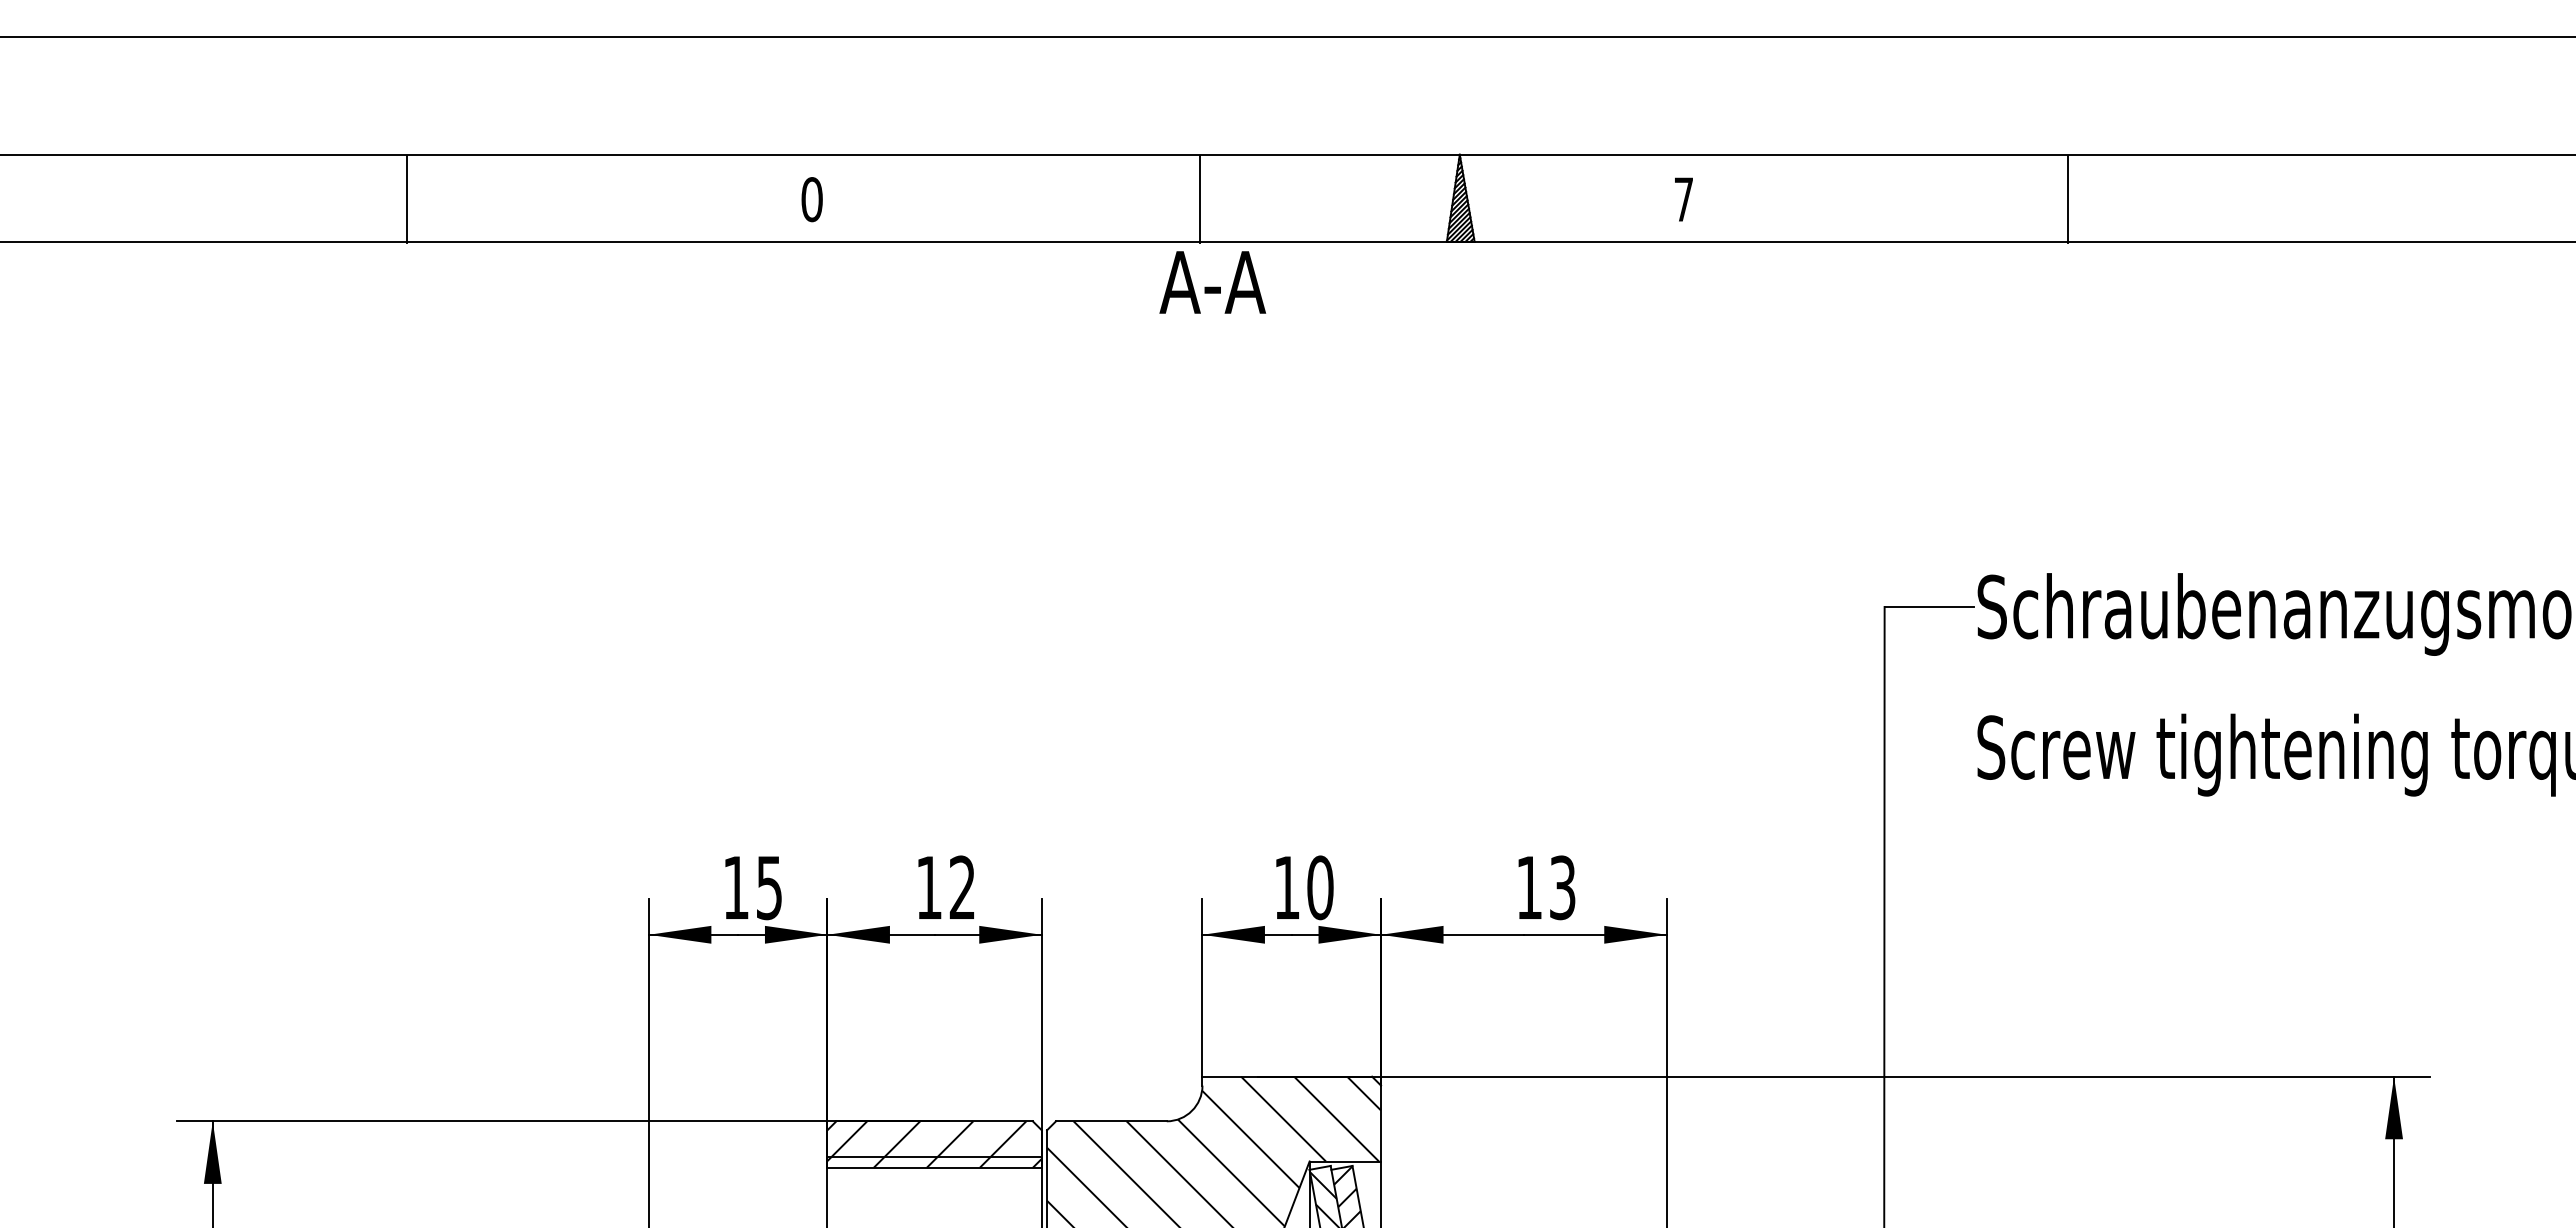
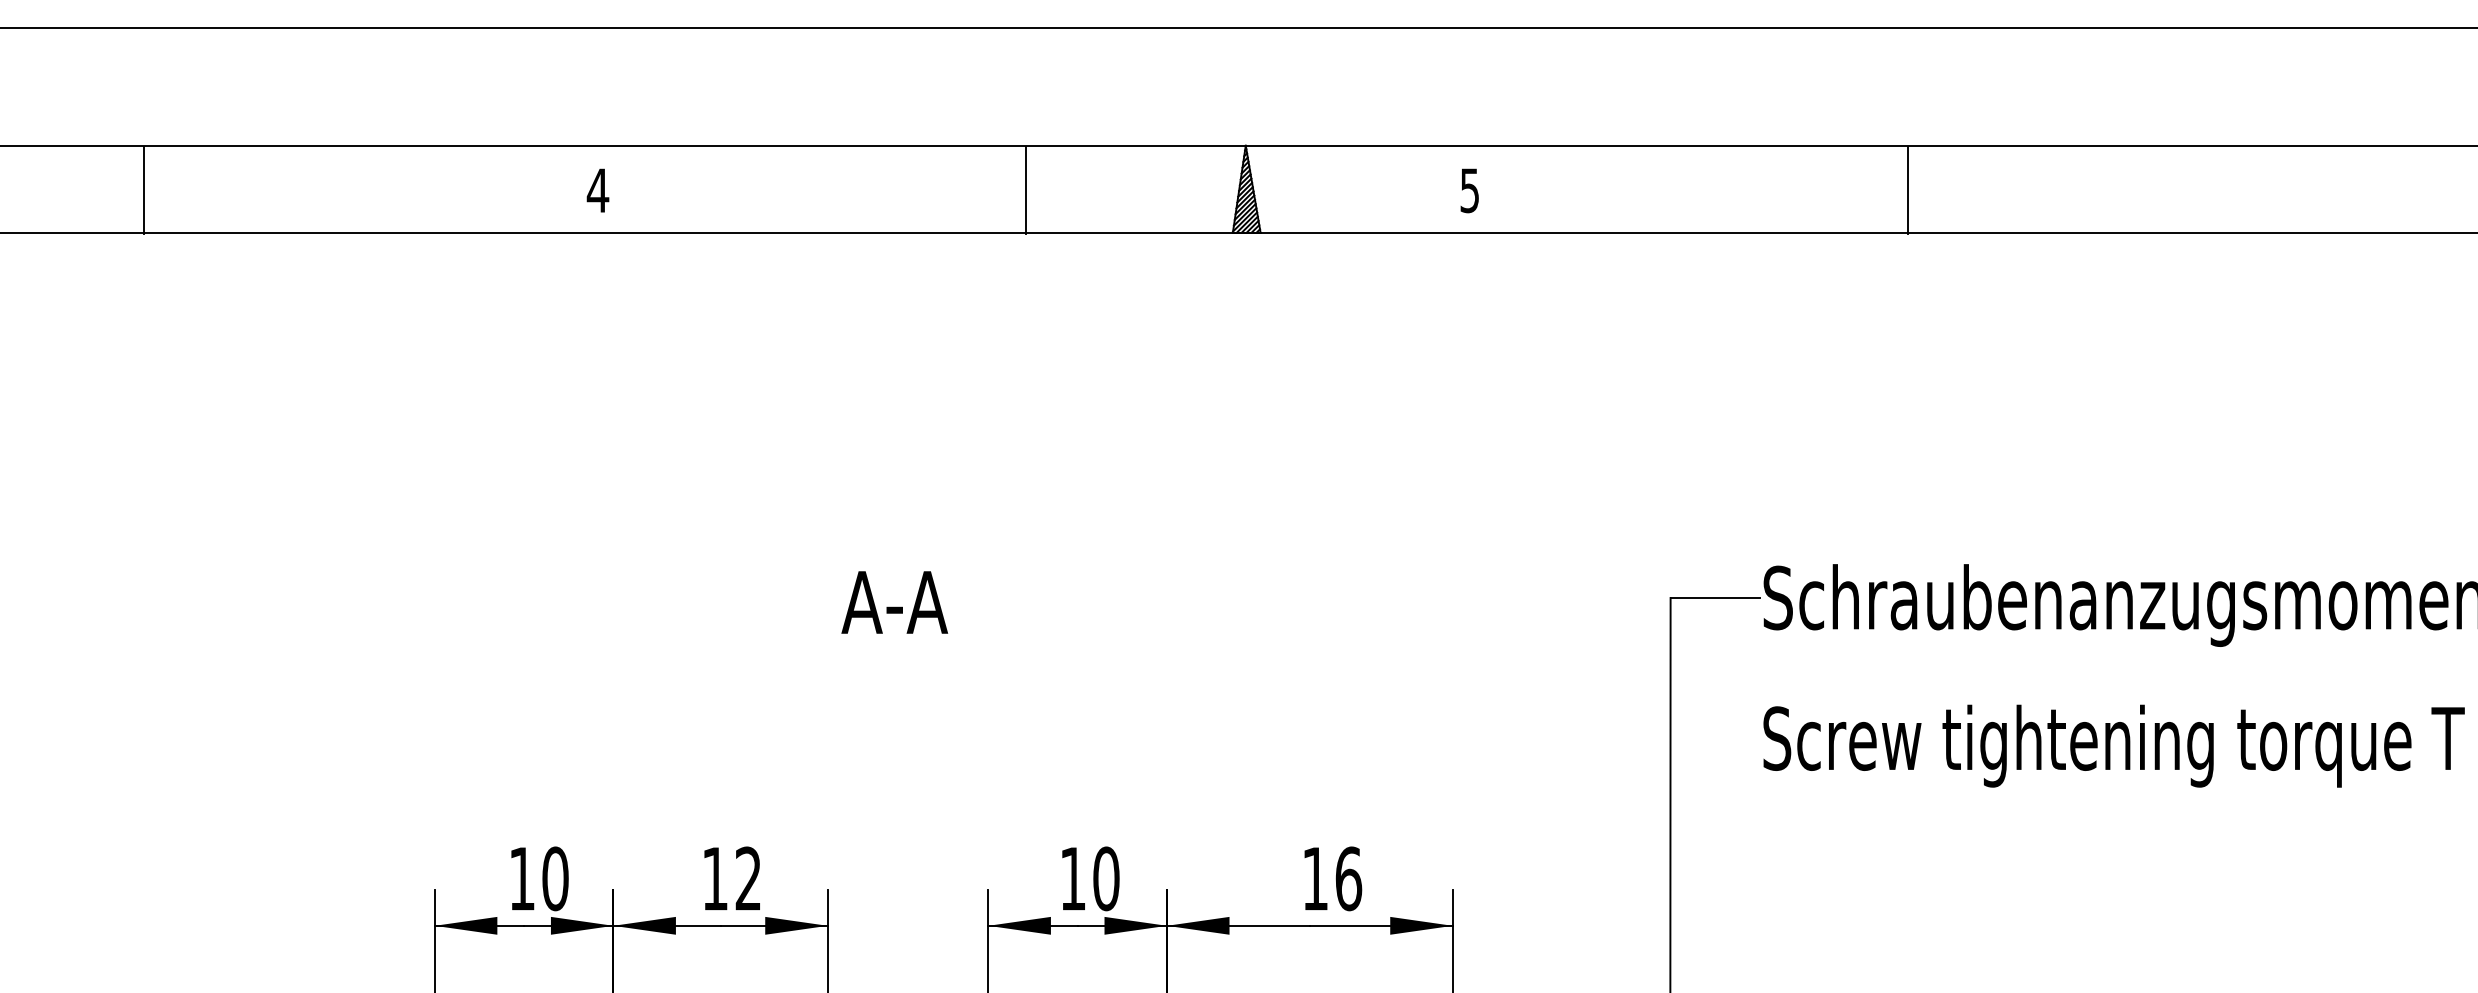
line: (407, 199) -> (144, 190), moved
text: (811, 199) -> (597, 190), 0 -> 4
line: (1200, 199) -> (1026, 190), moved
text: (1683, 199) -> (1469, 190), 7 -> 5
line: (2067, 199) -> (1907, 190), moved
text: (1212, 282) -> (894, 602), moved
text: (769, 887) -> (555, 878), 15 -> 10
text: (1562, 887) -> (1348, 878), 13 -> 16

